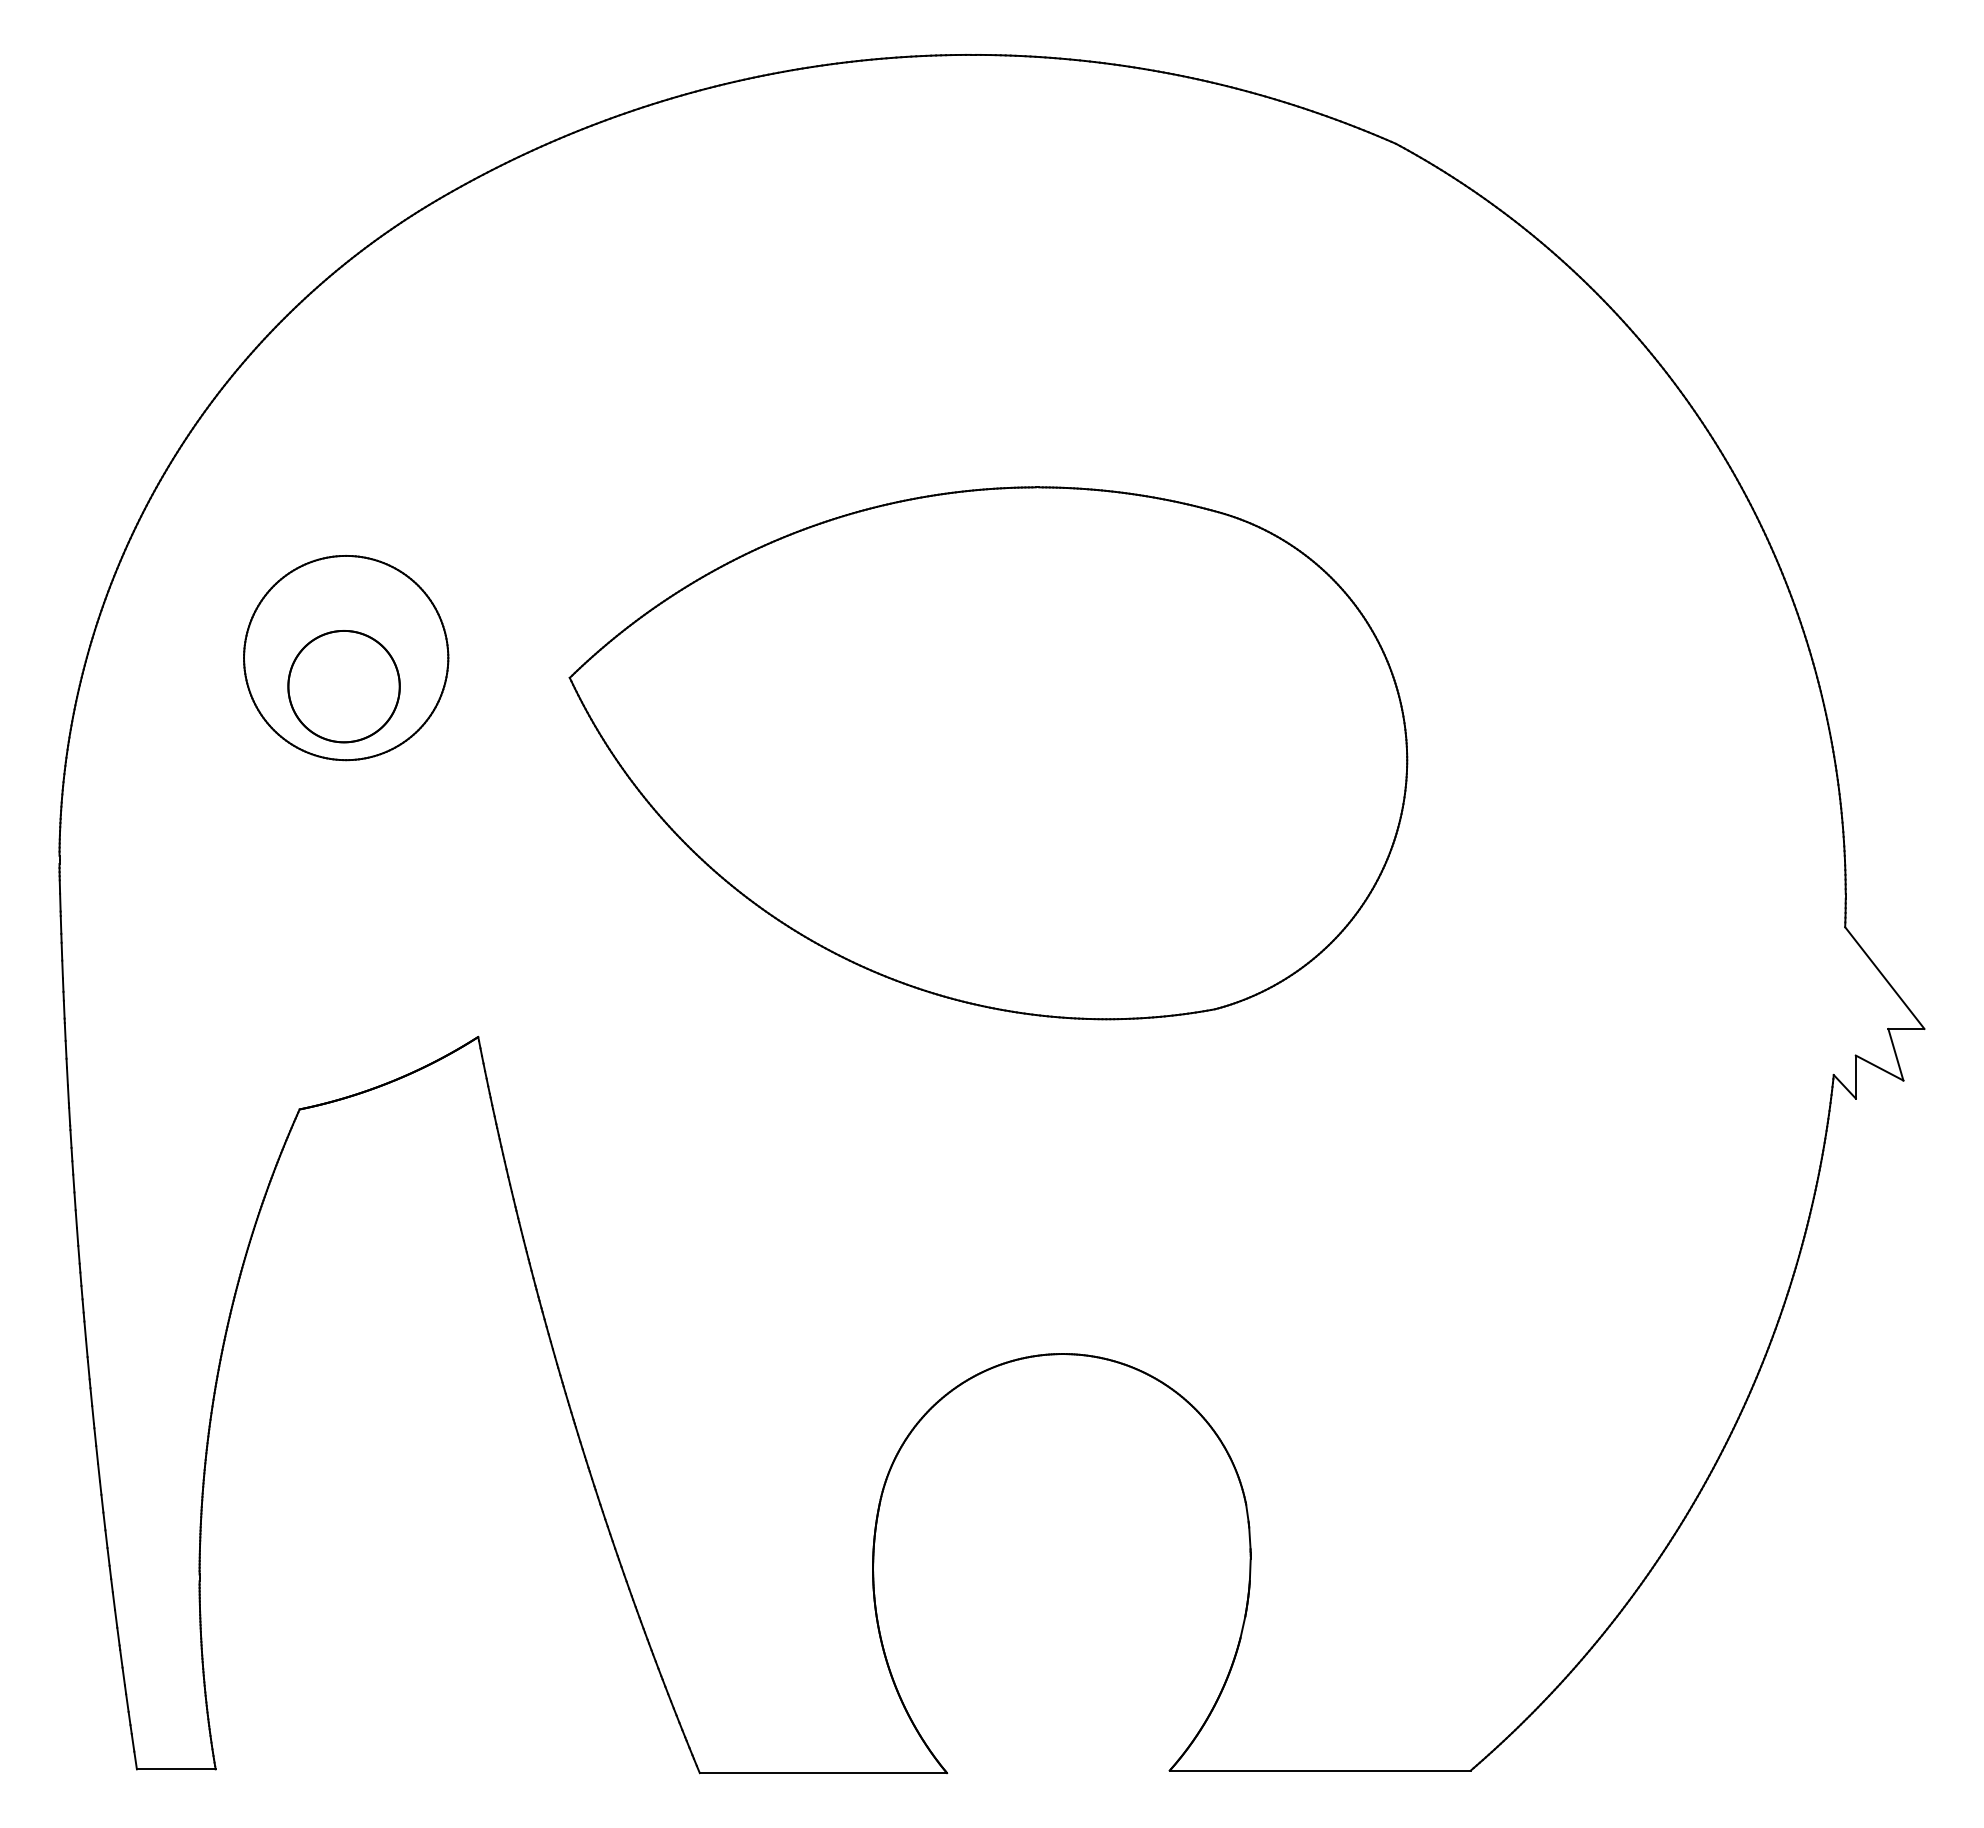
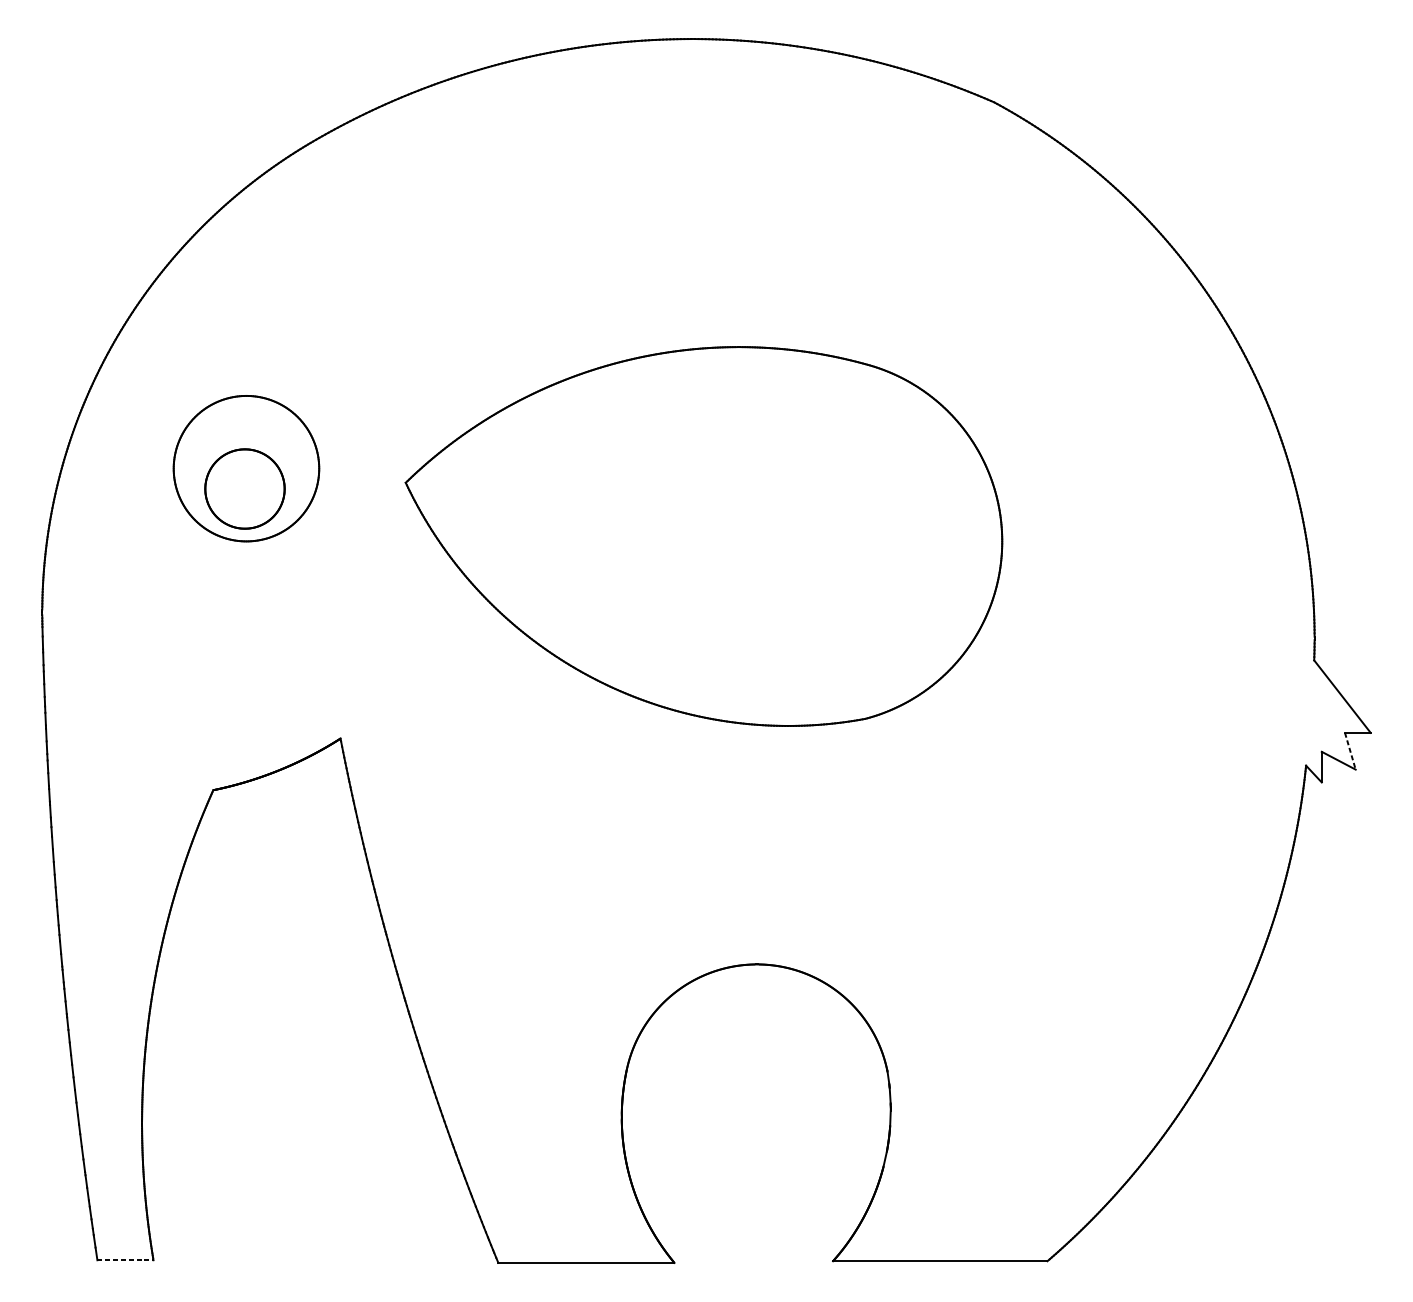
line: (1895, 1054) -> (1350, 751), solid -> dashed
line: (176, 1769) -> (125, 1260), solid -> dashed

